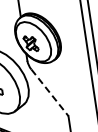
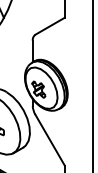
line: (50, 93) -> (50, 140), dashed -> solid

